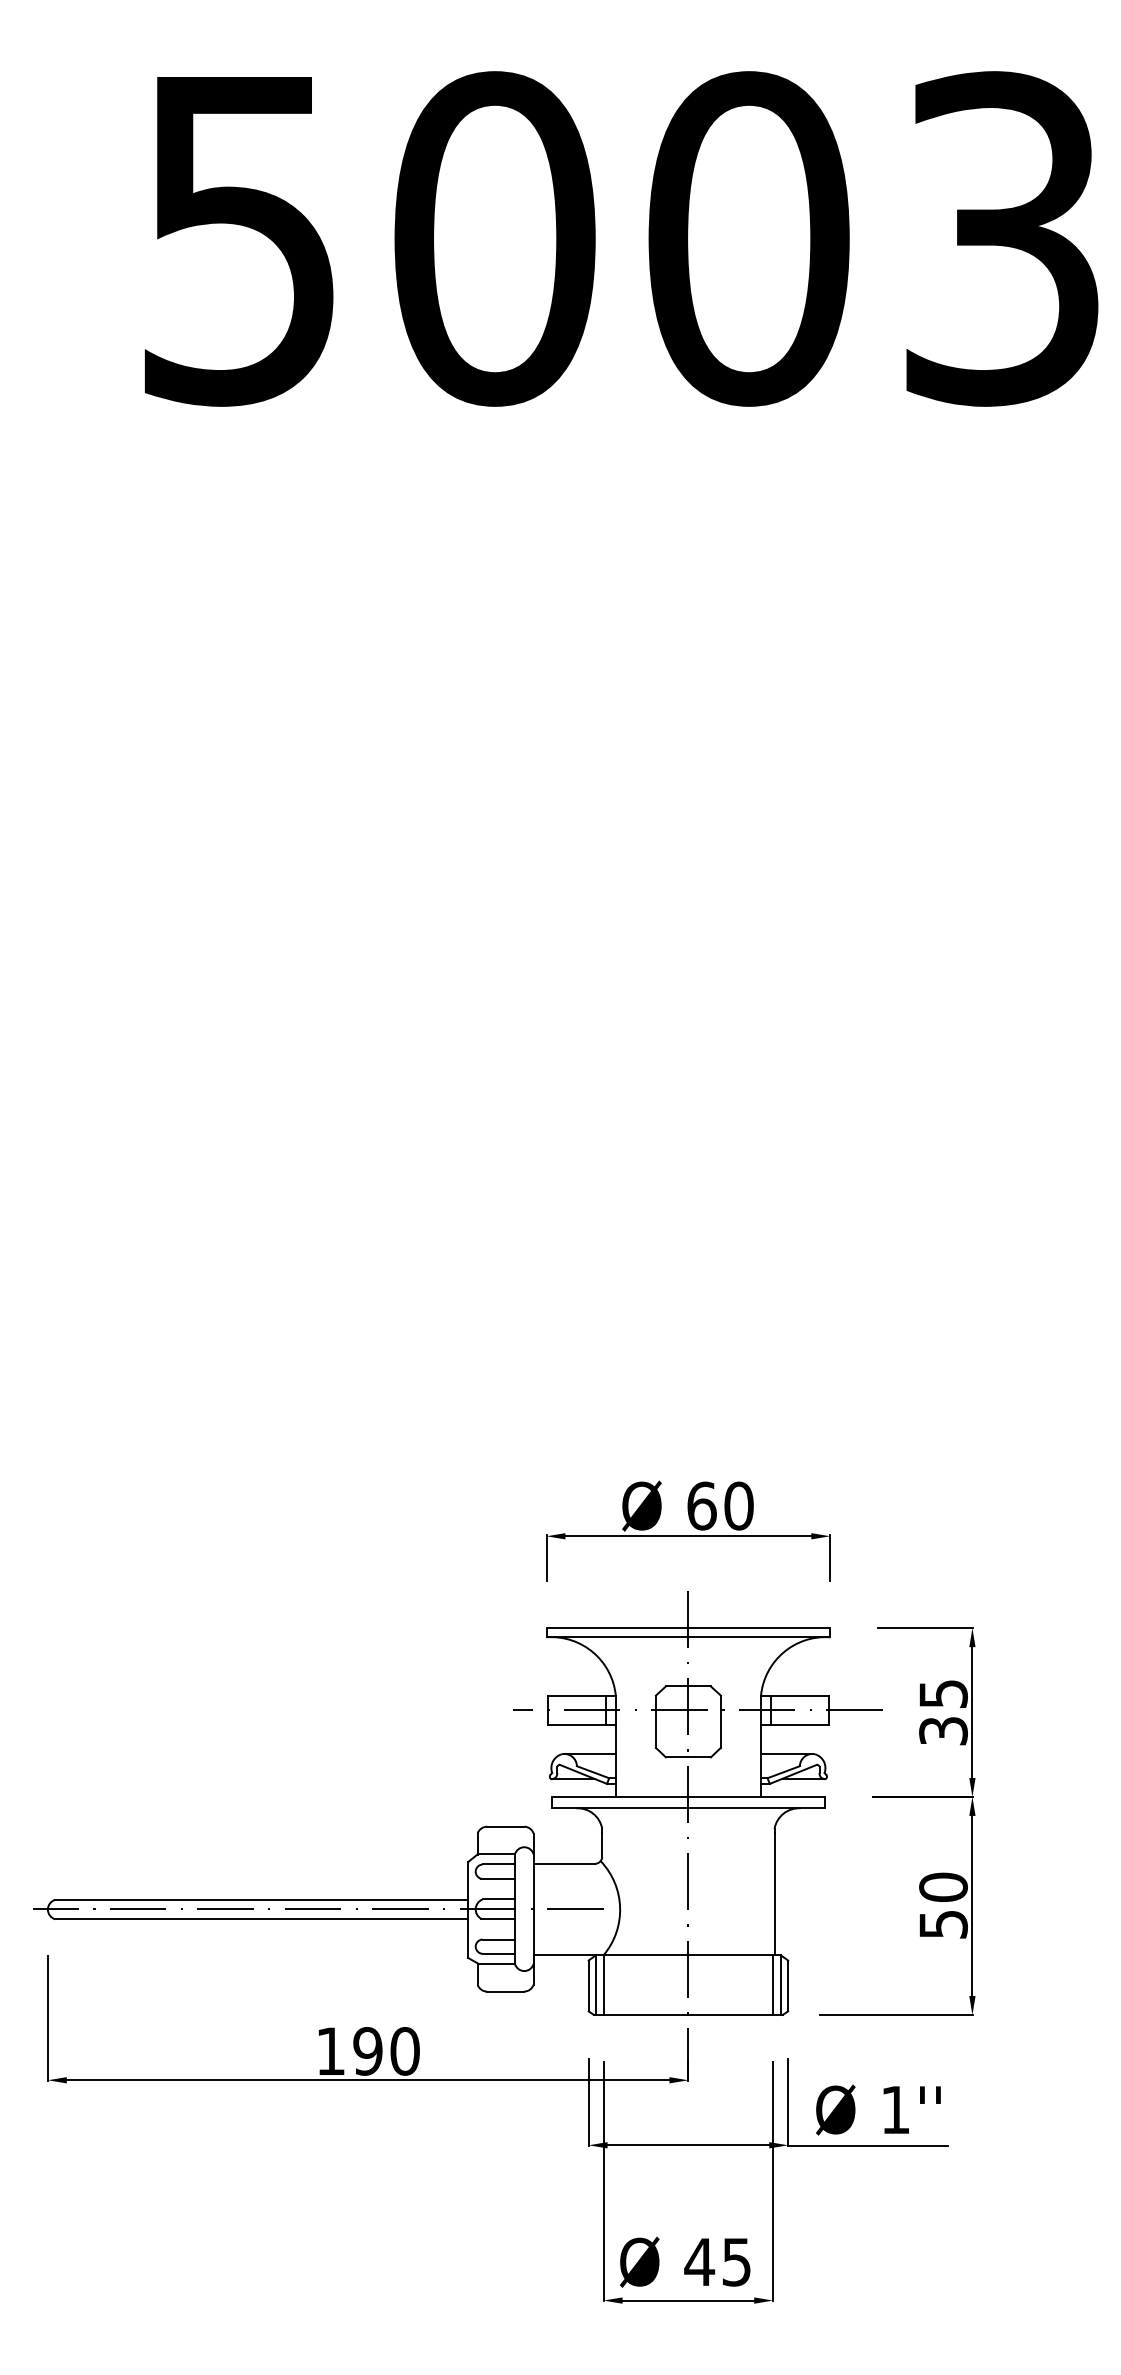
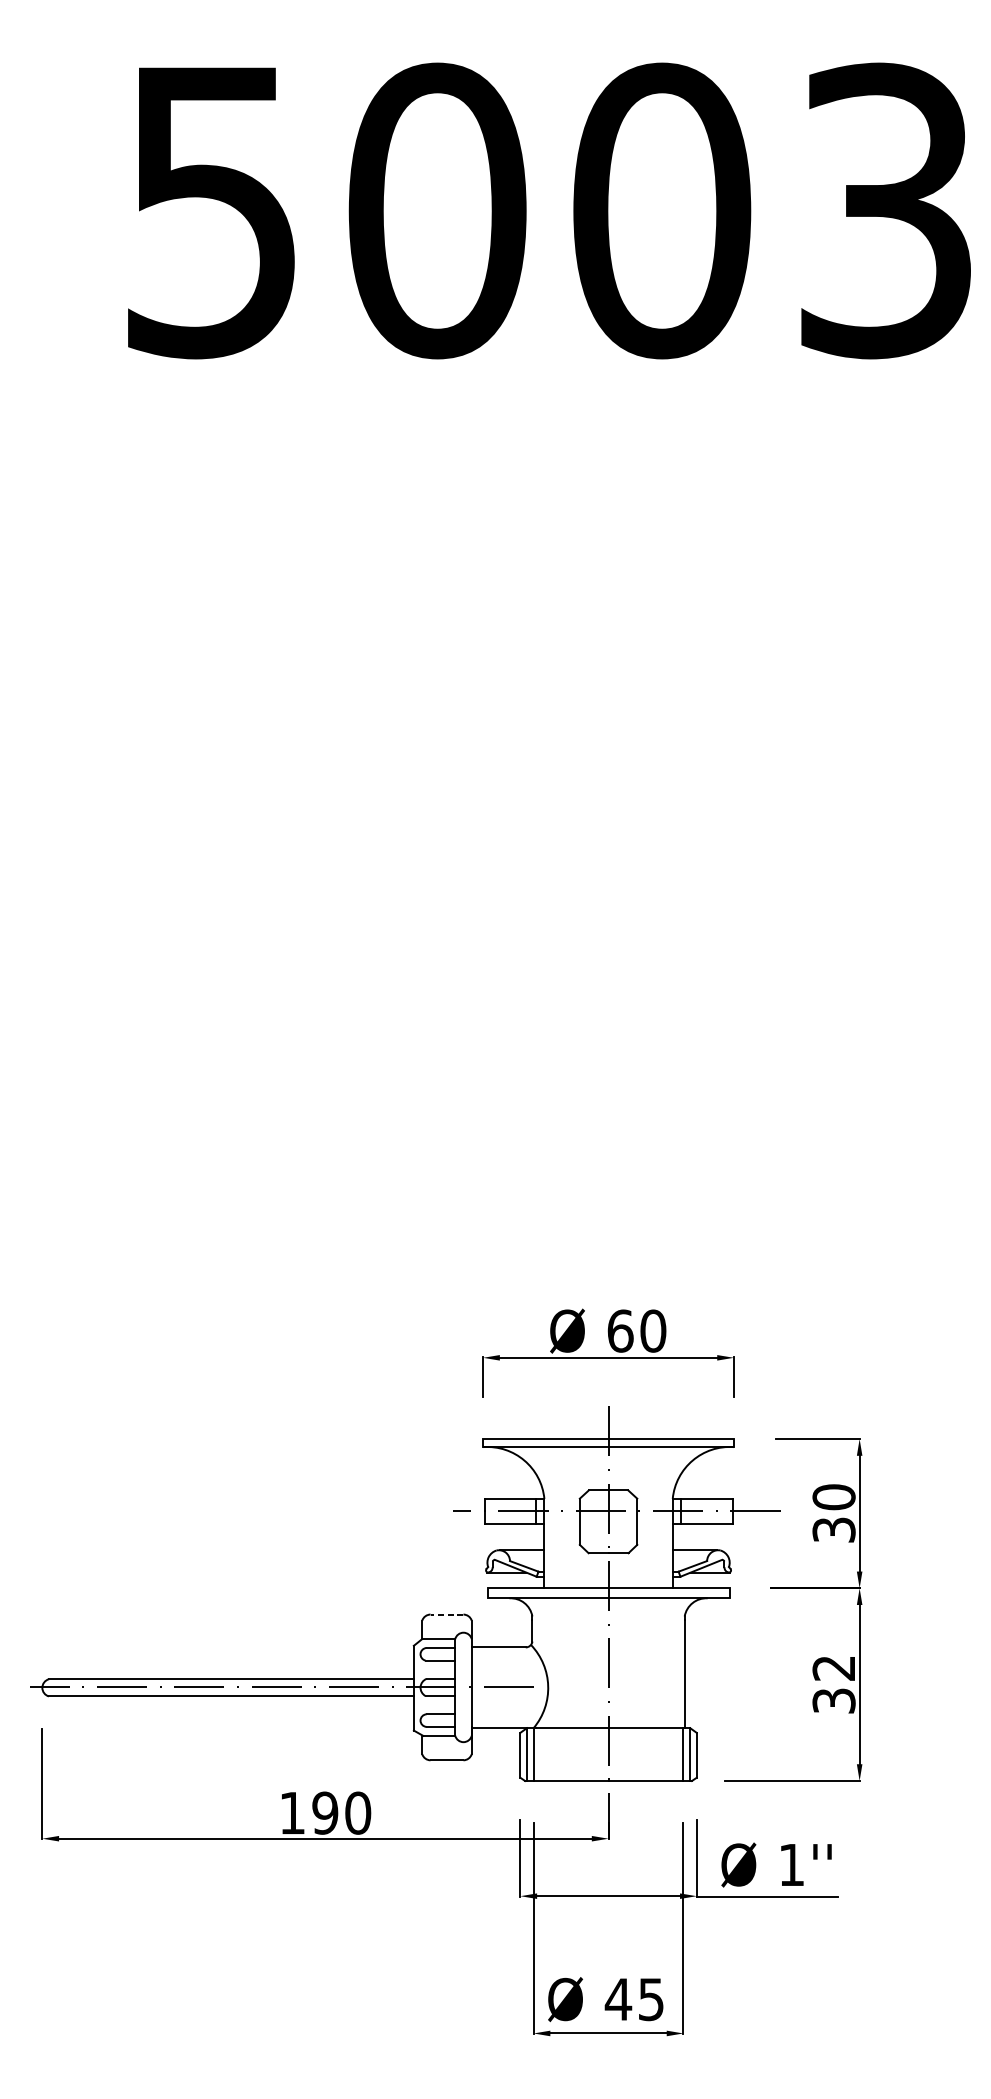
text: (943, 1693) -> (834, 1496), 35 -> 30
line: (505, 1826) -> (446, 1614), solid -> dashed
text: (943, 1904) -> (834, 1683), 50 -> 32

